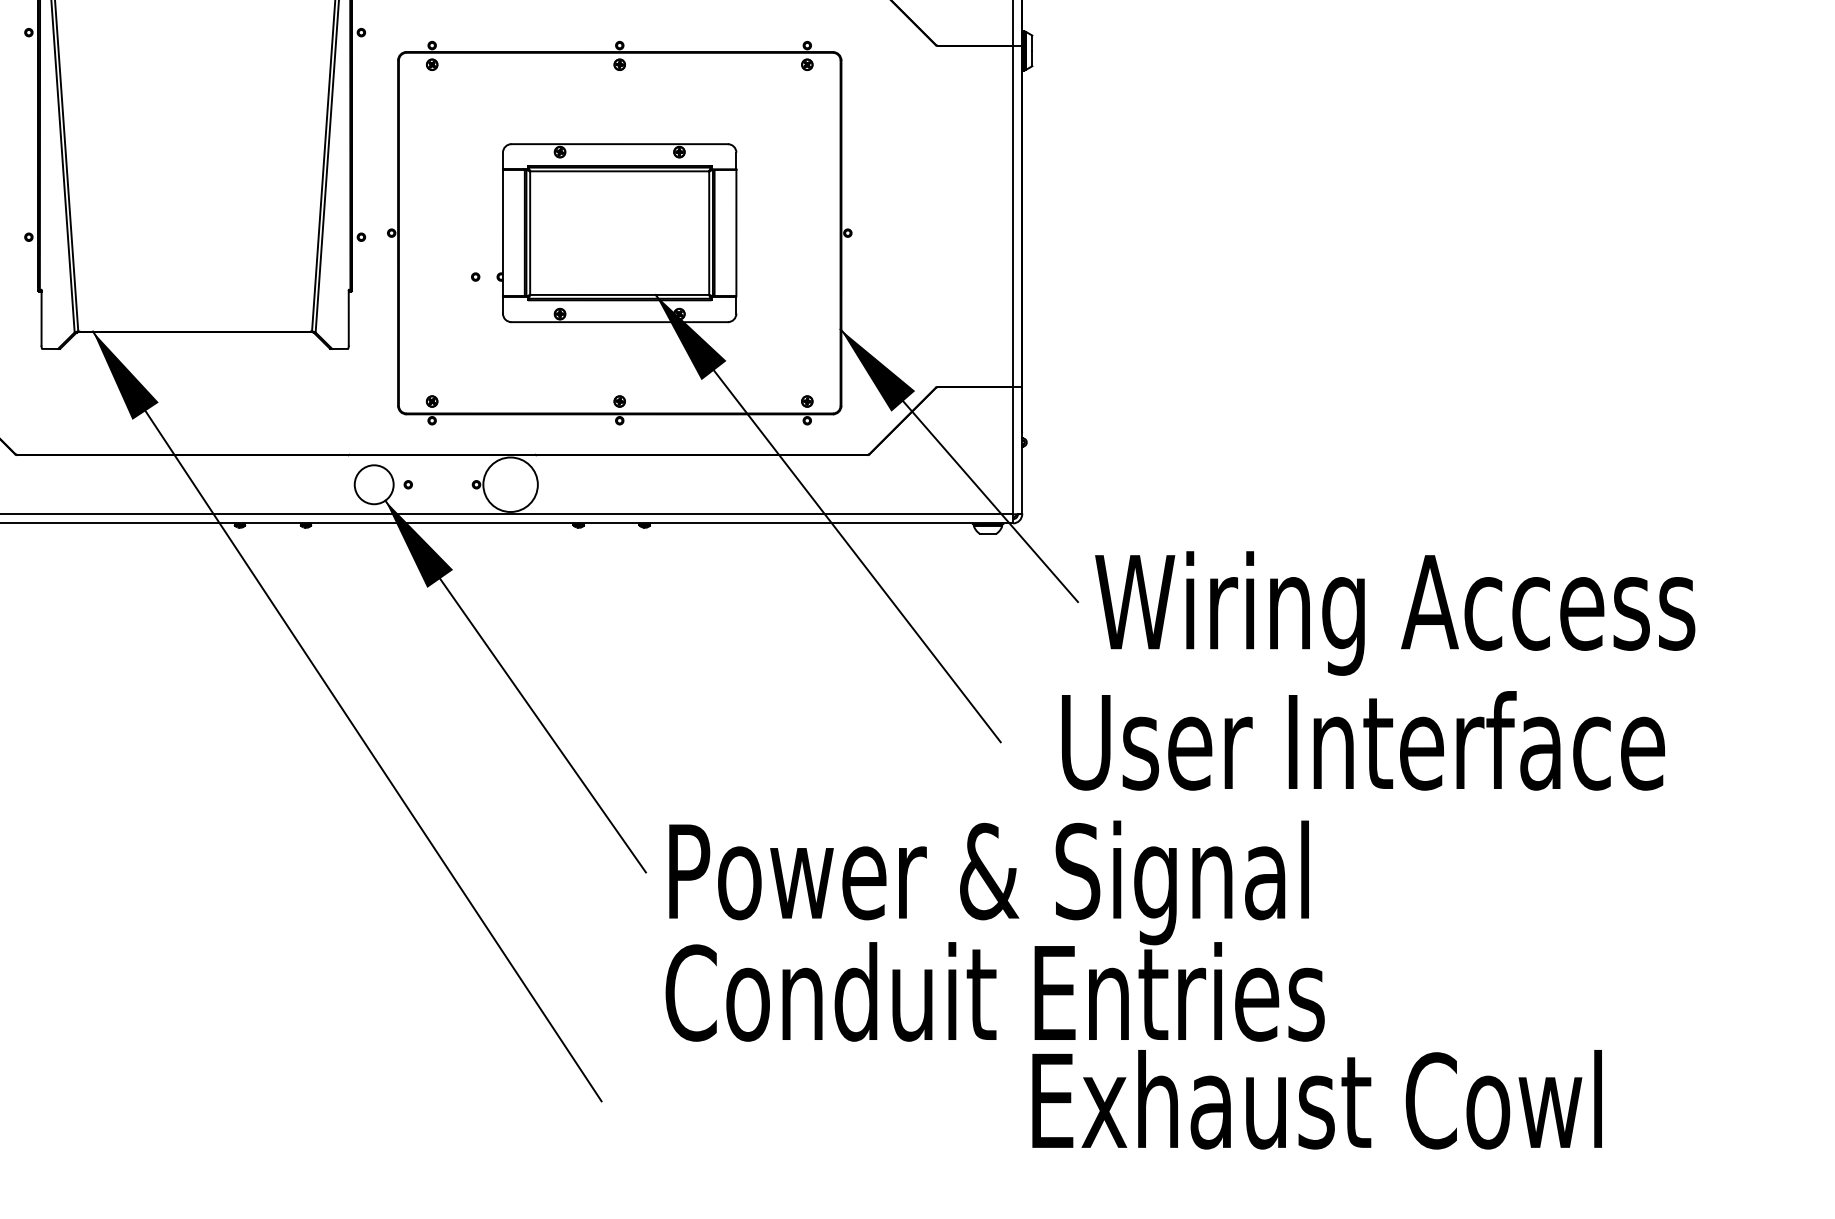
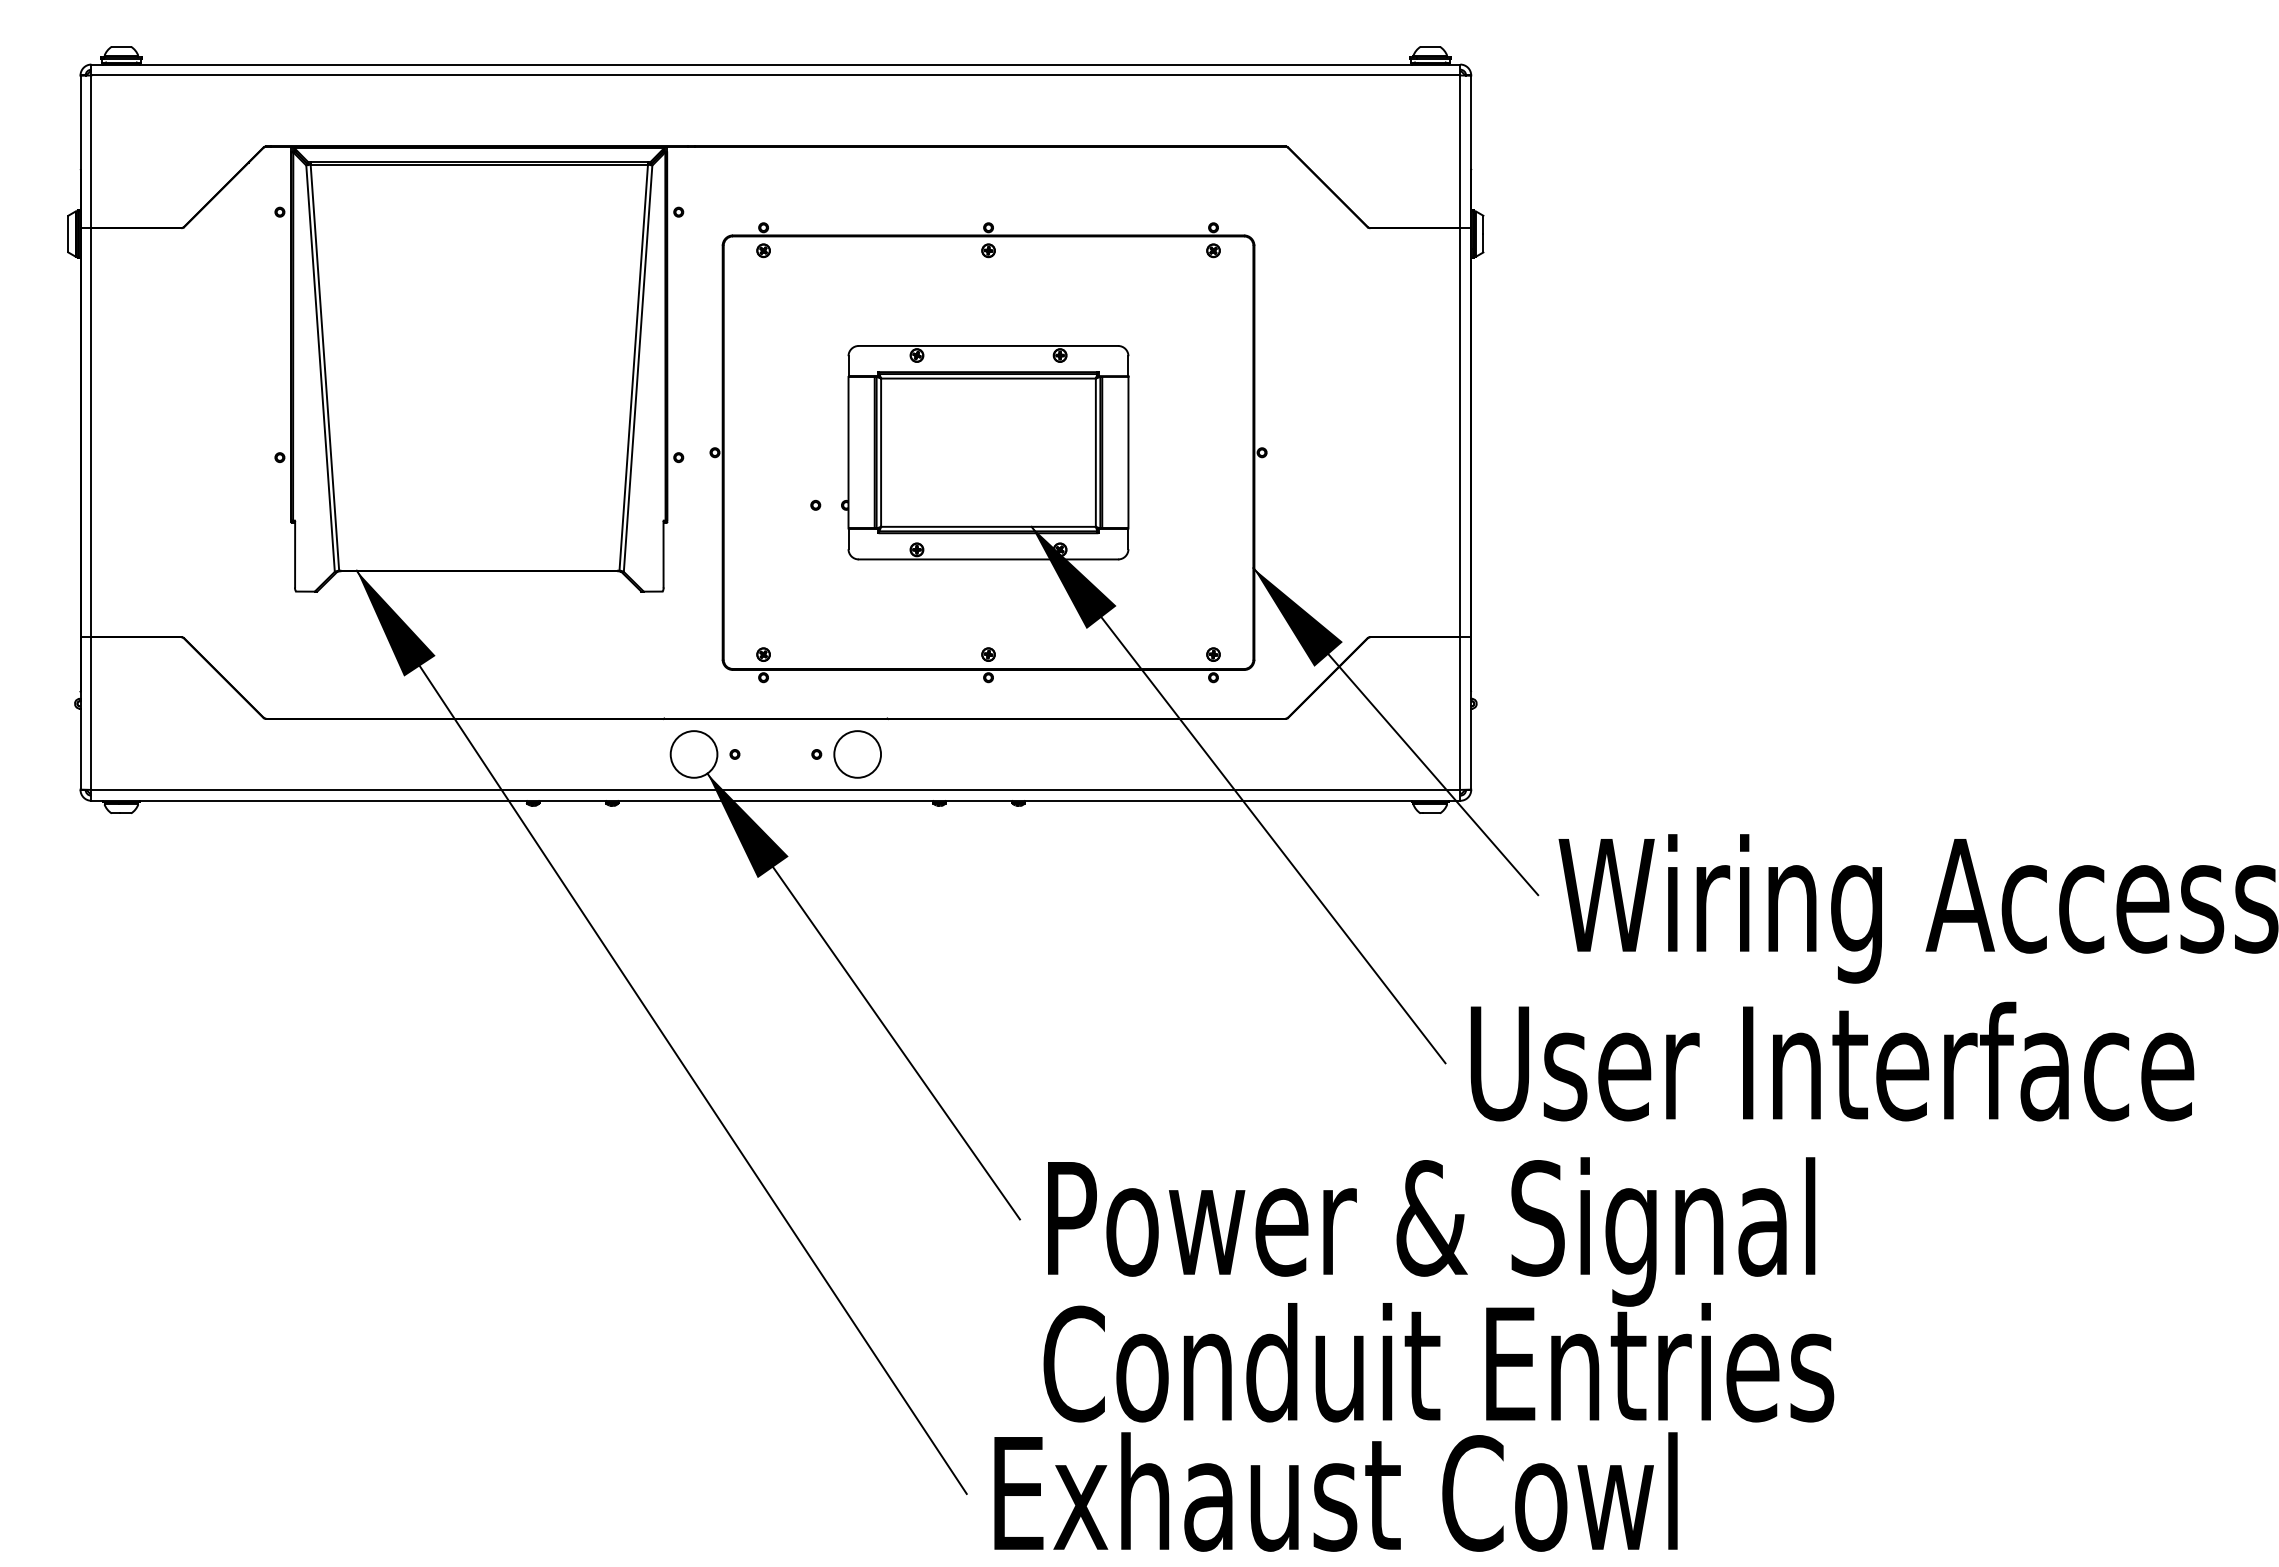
circle: (510, 484) -> (857, 754), size x0.71
text: (1363, 740) -> (1832, 1061), moved
text: (1316, 1099) -> (1335, 1491), moved

